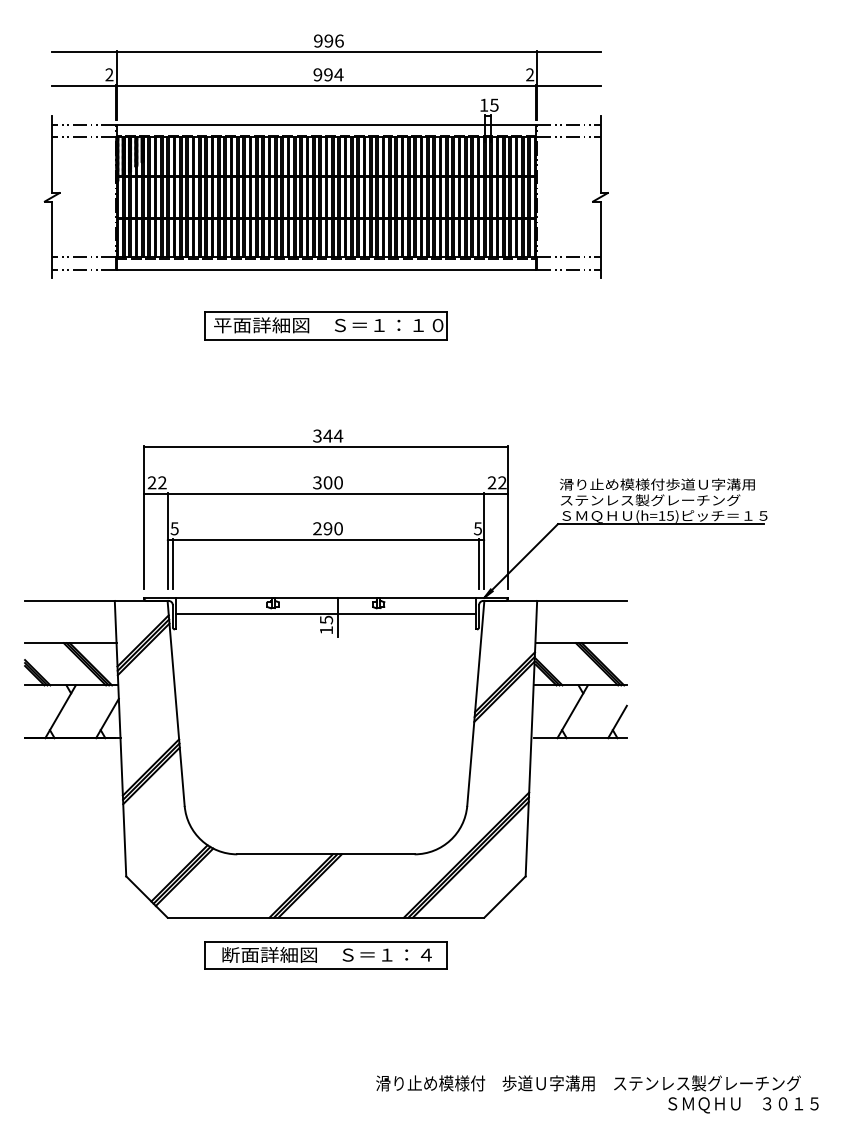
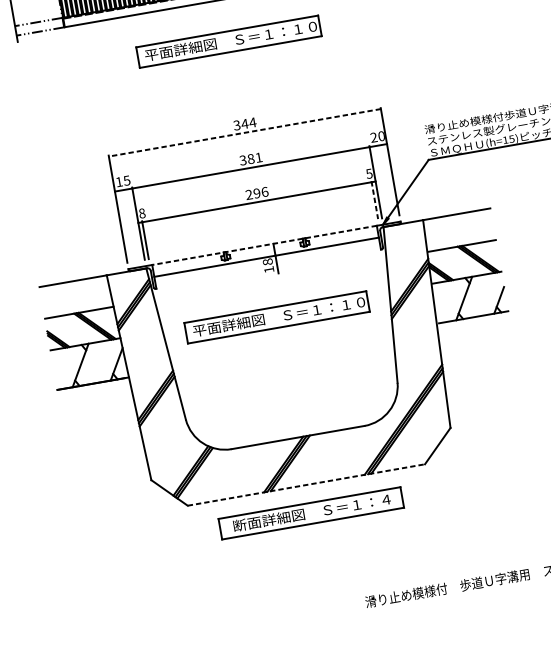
line: (325, 447) -> (244, 132), solid -> dashed
text: (156, 482) -> (122, 181), 22 -> 15
text: (332, 482) -> (254, 158), 300 -> 381
text: (502, 482) -> (381, 135), 22 -> 20
text: (174, 528) -> (142, 213), 5 -> 8
text: (338, 528) -> (264, 191), 290 -> 296
line: (479, 564) -> (375, 200), solid -> dashed
line: (325, 597) -> (264, 245), solid -> dashed
text: (326, 619) -> (267, 261), 15 -> 18
part: (325, 693) -> (276, 317), added
line: (326, 917) -> (306, 484), solid -> dashed

